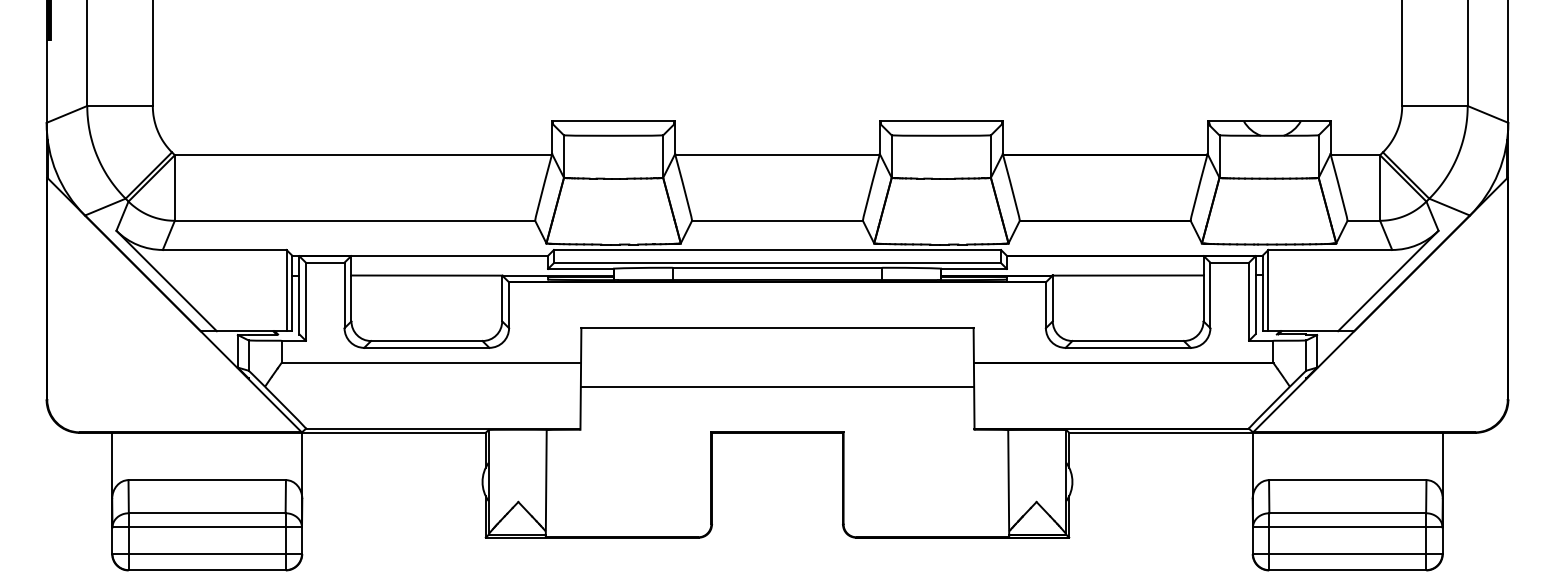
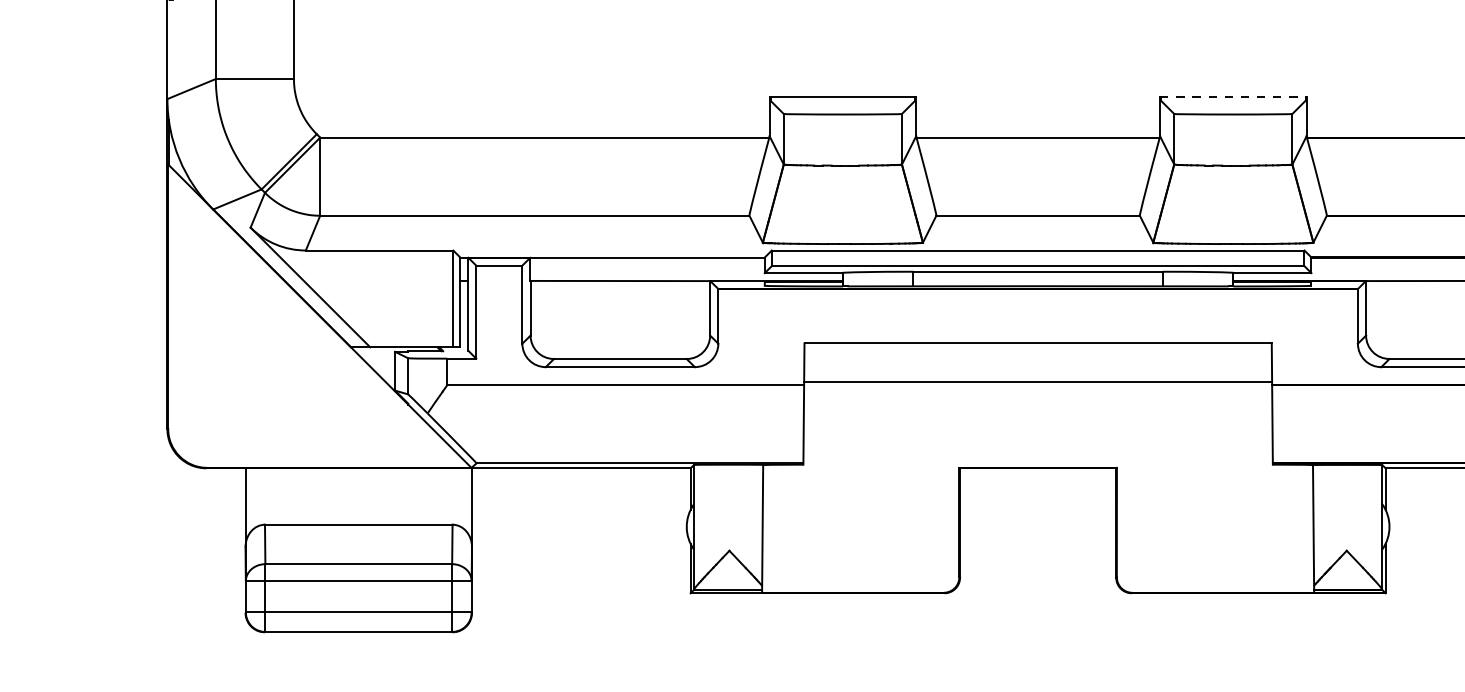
line: (941, 121) -> (1233, 97), solid -> dashed
line: (777, 386) -> (1038, 381), moved

